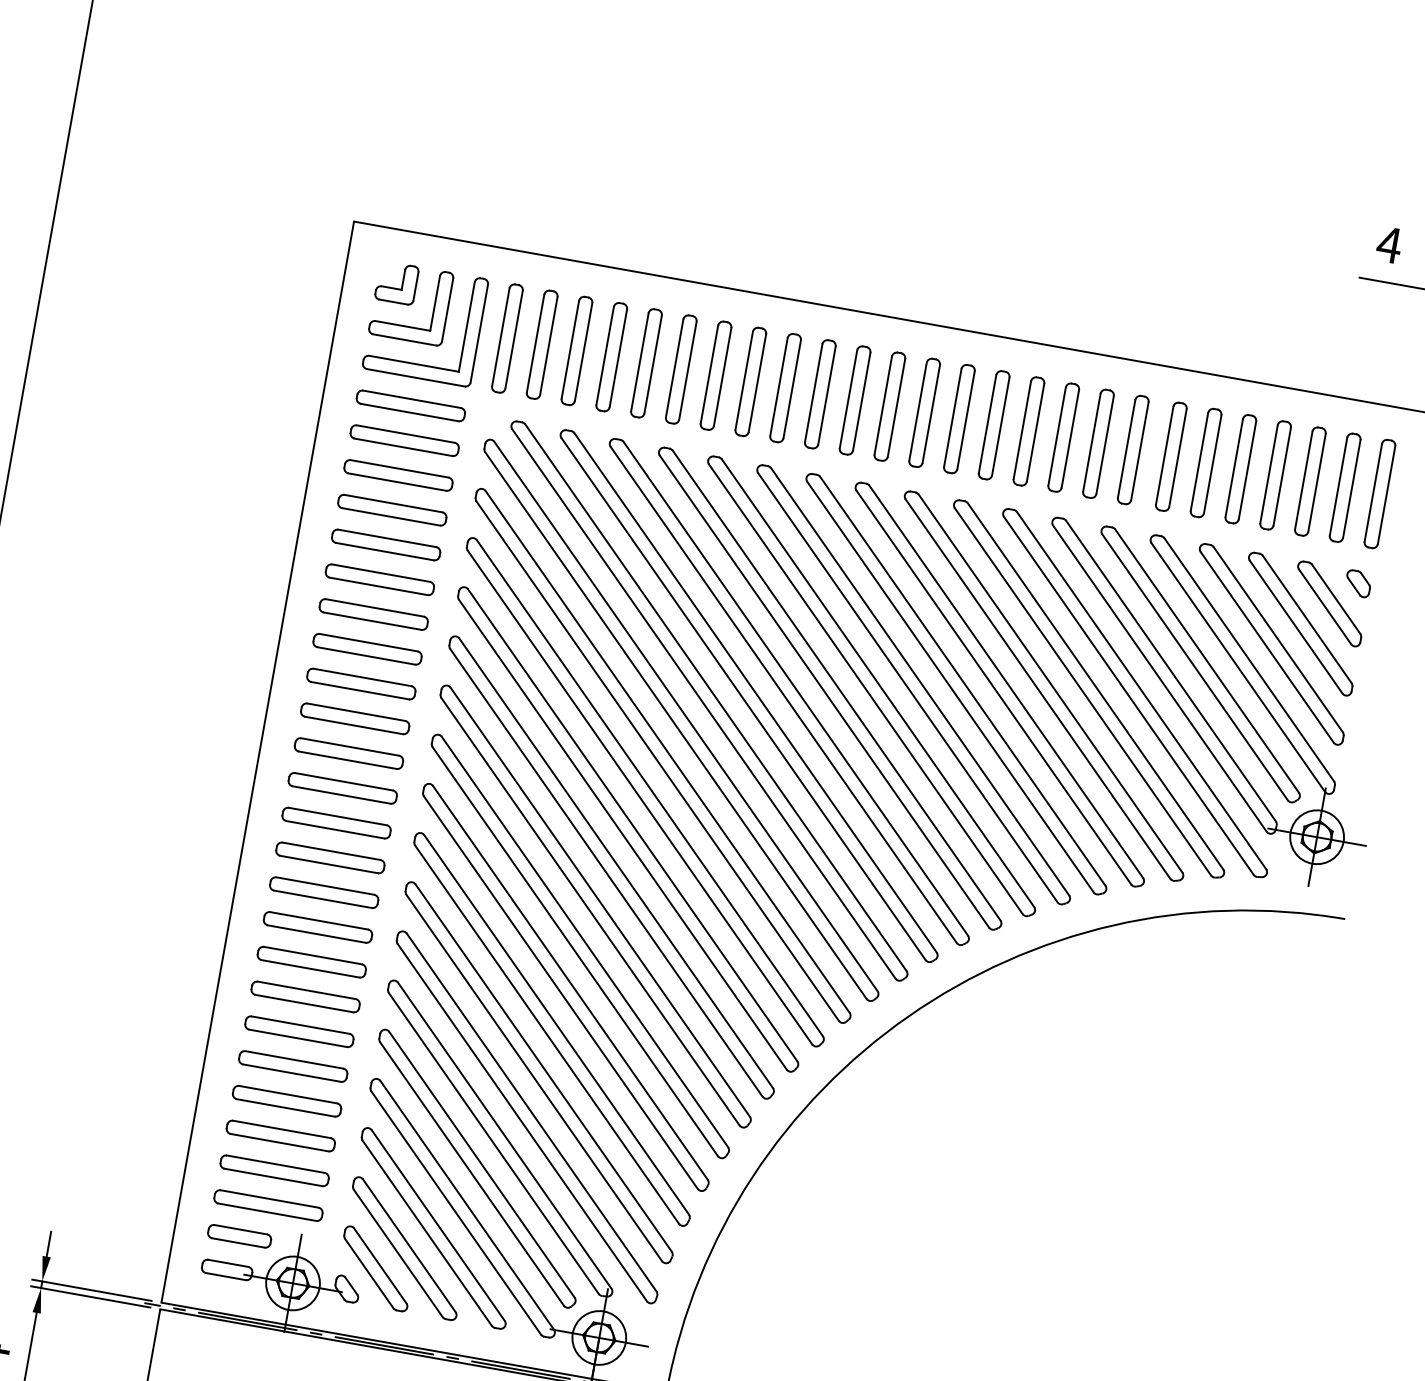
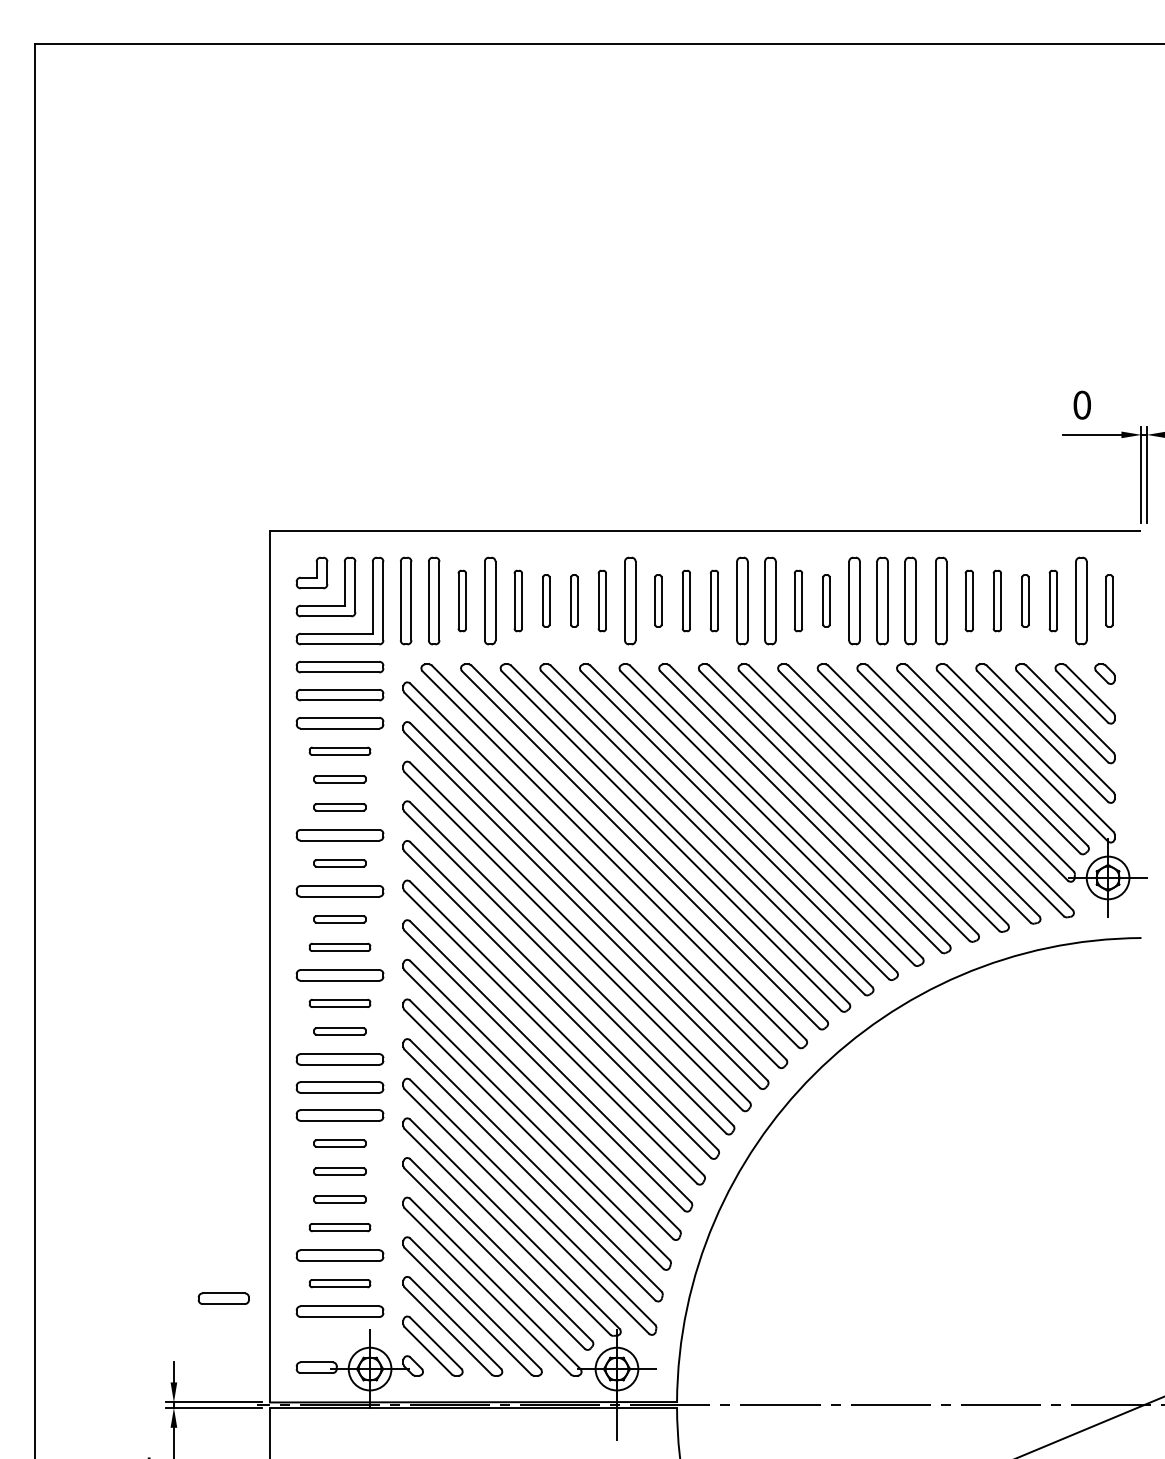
text: (1388, 243) -> (1081, 404), 4 -> 0
part: (577, 350) -> (462, 600), size x0.7
part: (646, 362) -> (518, 600), size x0.7
part: (681, 368) -> (546, 600), size x0.6
part: (716, 375) -> (574, 600), size x0.6
part: (751, 381) -> (602, 600), size x0.7
part: (820, 393) -> (658, 600), size x0.6
part: (855, 399) -> (686, 600), size x0.7
part: (890, 406) -> (714, 600), size x0.7
part: (994, 424) -> (798, 600), size x0.7
part: (1029, 430) -> (826, 600), size x0.6
part: (1206, 462) -> (969, 600), size x0.7
part: (1241, 468) -> (997, 600), size x0.7
part: (1275, 474) -> (1025, 600), size x0.6
part: (1310, 480) -> (1053, 600), size x0.7
part: (1380, 493) -> (1109, 600), size x0.6
part: (391, 510) -> (339, 751), size x0.7
part: (385, 545) -> (339, 779), size x0.6
part: (379, 579) -> (339, 807), size x0.6
part: (366, 649) -> (339, 863), size x0.6
part: (354, 718) -> (339, 919), size x0.6
part: (348, 753) -> (339, 947), size x0.7
part: (335, 823) -> (339, 1003), size x0.7
part: (329, 857) -> (339, 1031), size x0.6
part: (304, 996) -> (339, 1143), size x0.6
part: (298, 1031) -> (339, 1171), size x0.6
part: (292, 1066) -> (339, 1199), size x0.6
part: (286, 1101) -> (339, 1227), size x0.7
part: (273, 1170) -> (339, 1283), size x0.7
part: (239, 1235) -> (223, 1298), moved

